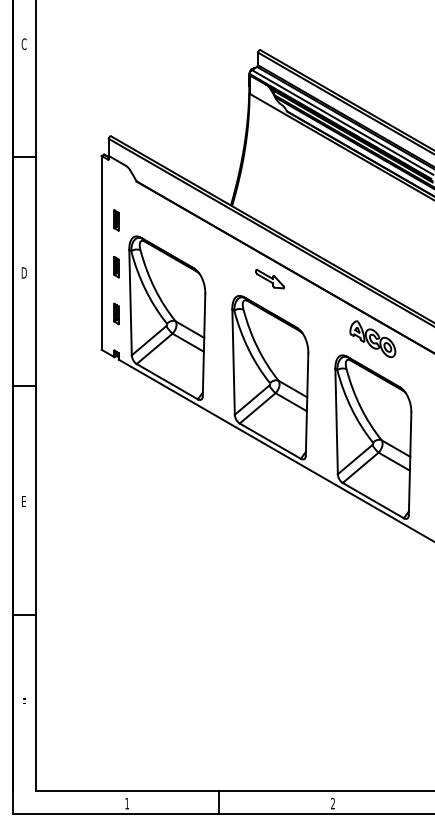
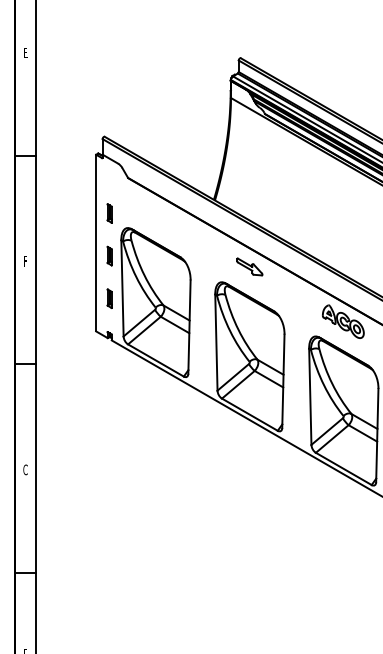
text: (23, 44) -> (24, 53), C -> E
text: (23, 272) -> (24, 260), D -> F
text: (23, 501) -> (24, 469), E -> C

